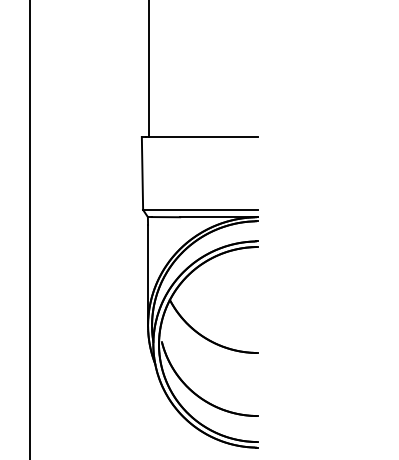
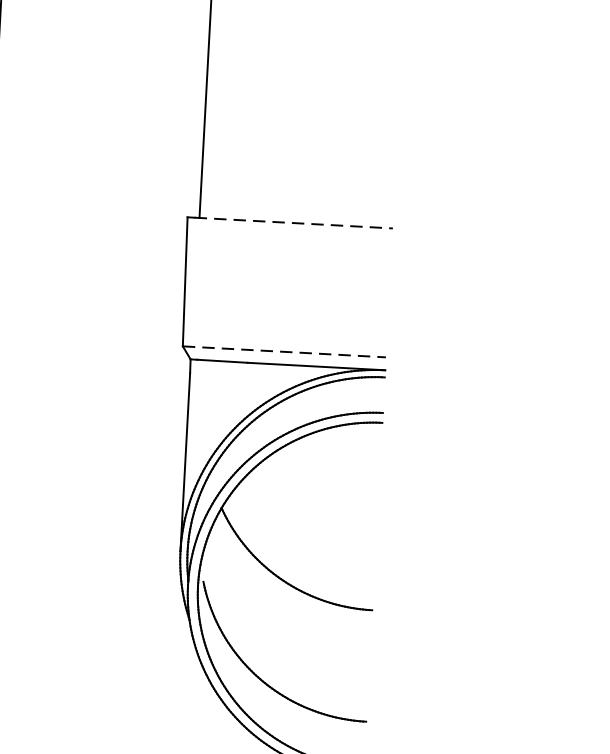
line: (202, 137) -> (294, 223), solid -> dashed
line: (201, 209) -> (286, 351), solid -> dashed

